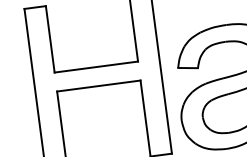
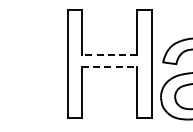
line: (96, 66) -> (109, 54), solid -> dashed
line: (98, 86) -> (109, 67), solid -> dashed

